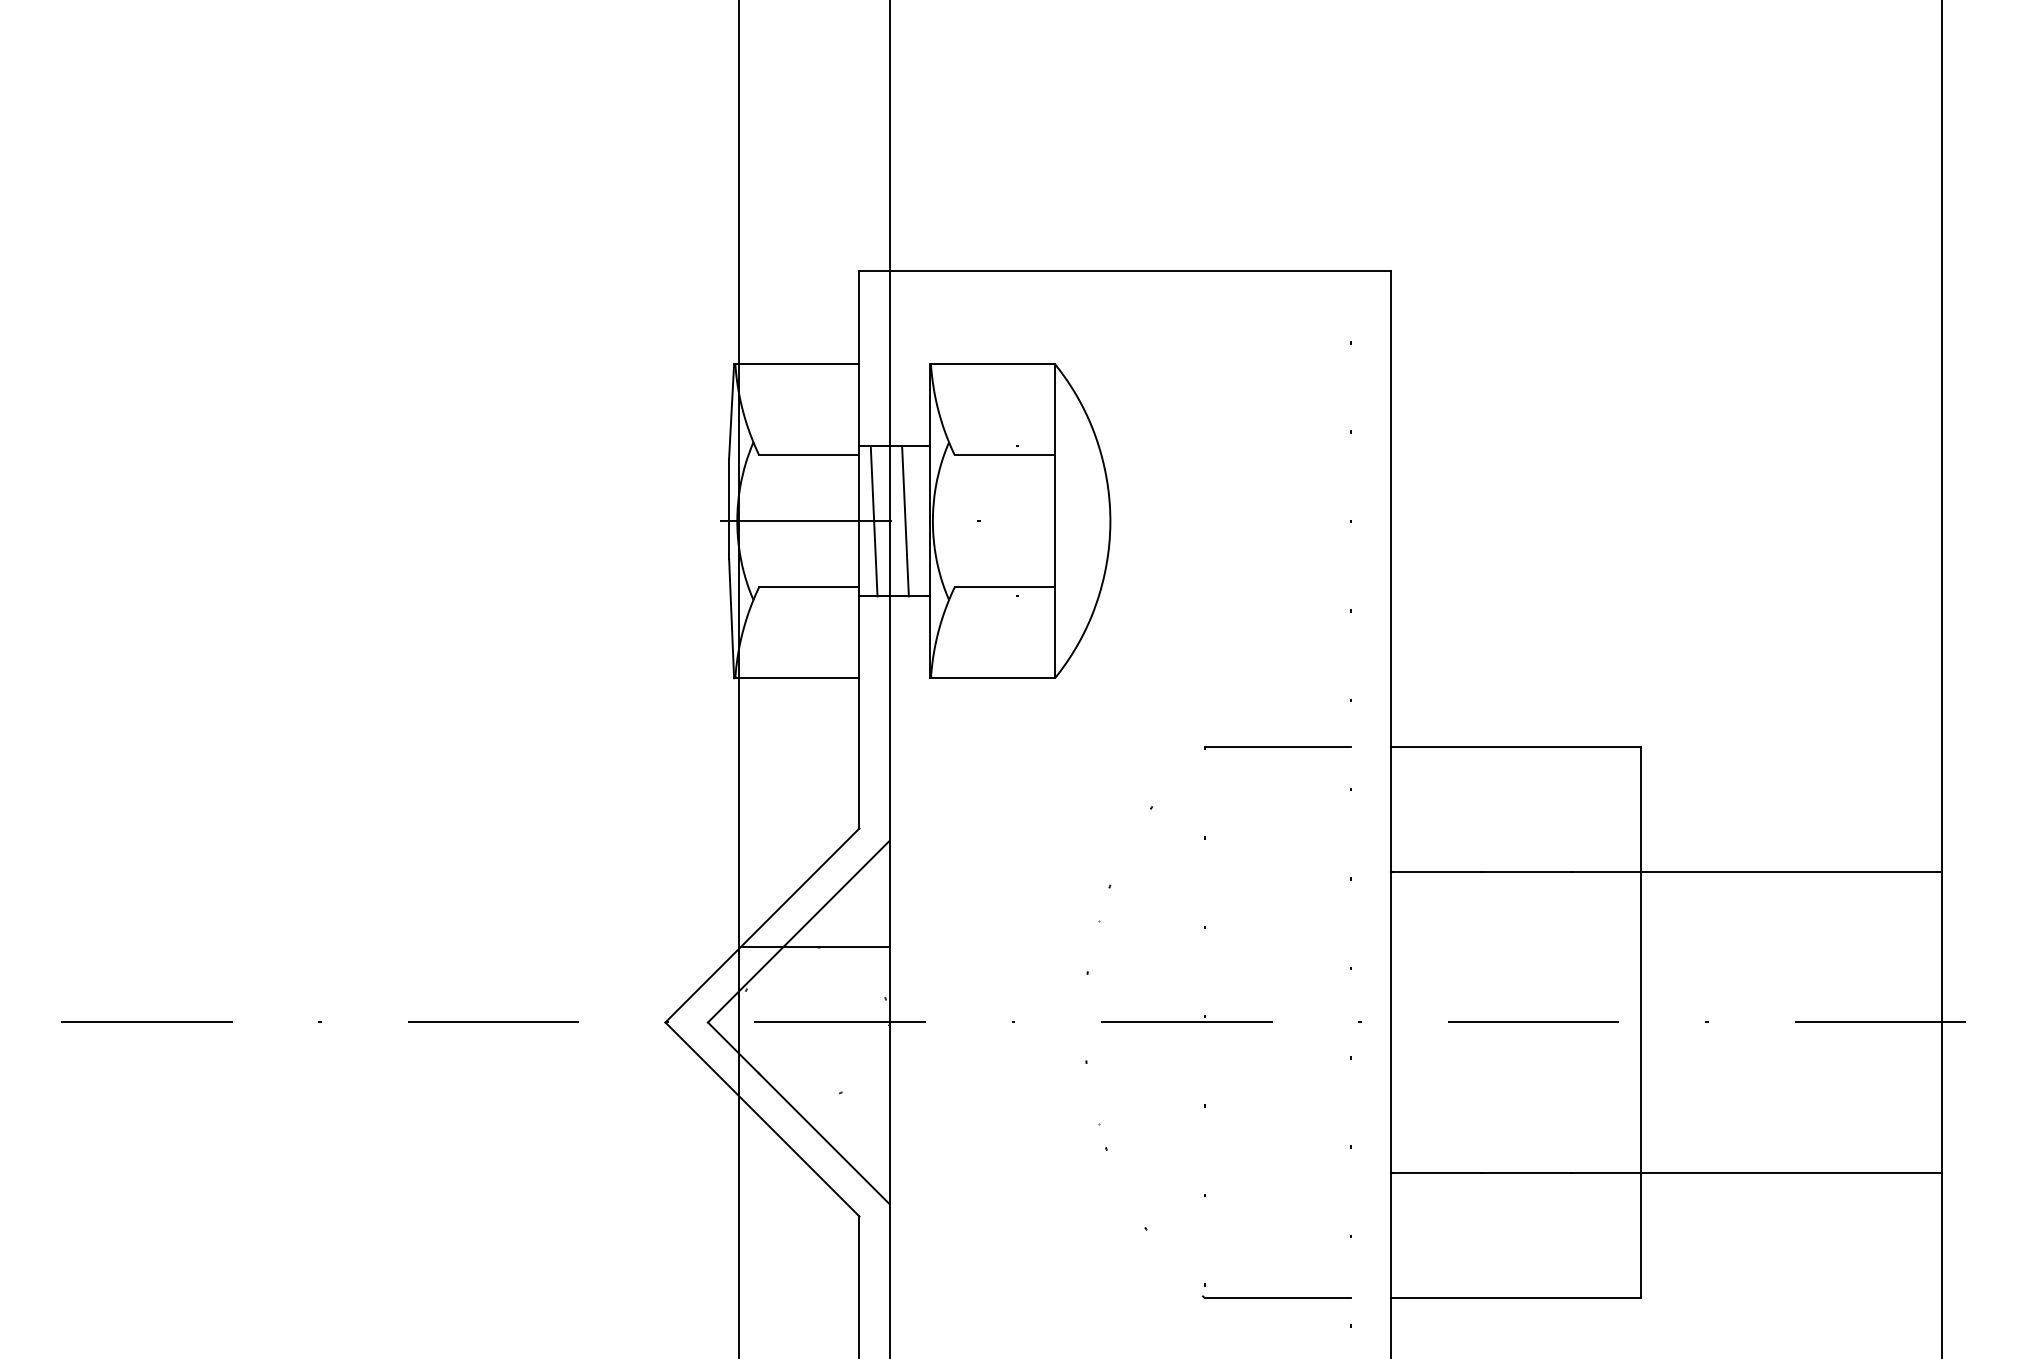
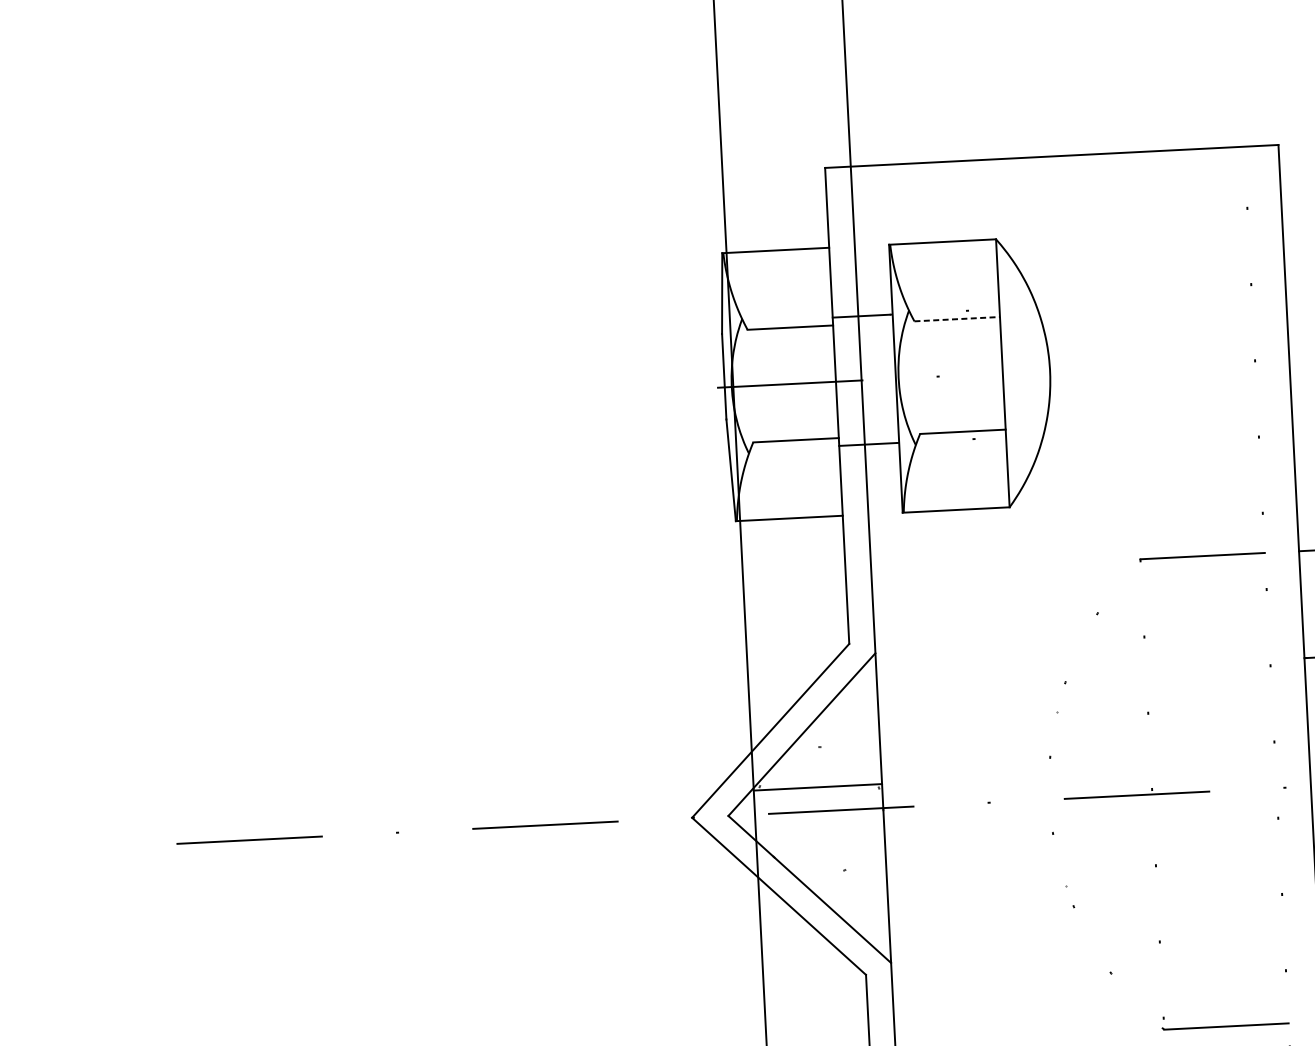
line: (1005, 455) -> (957, 319), solid -> dashed
line: (873, 521) -> (847, 381), removed
line: (905, 521) -> (875, 380), removed
line: (814, 947) -> (818, 787), moved

